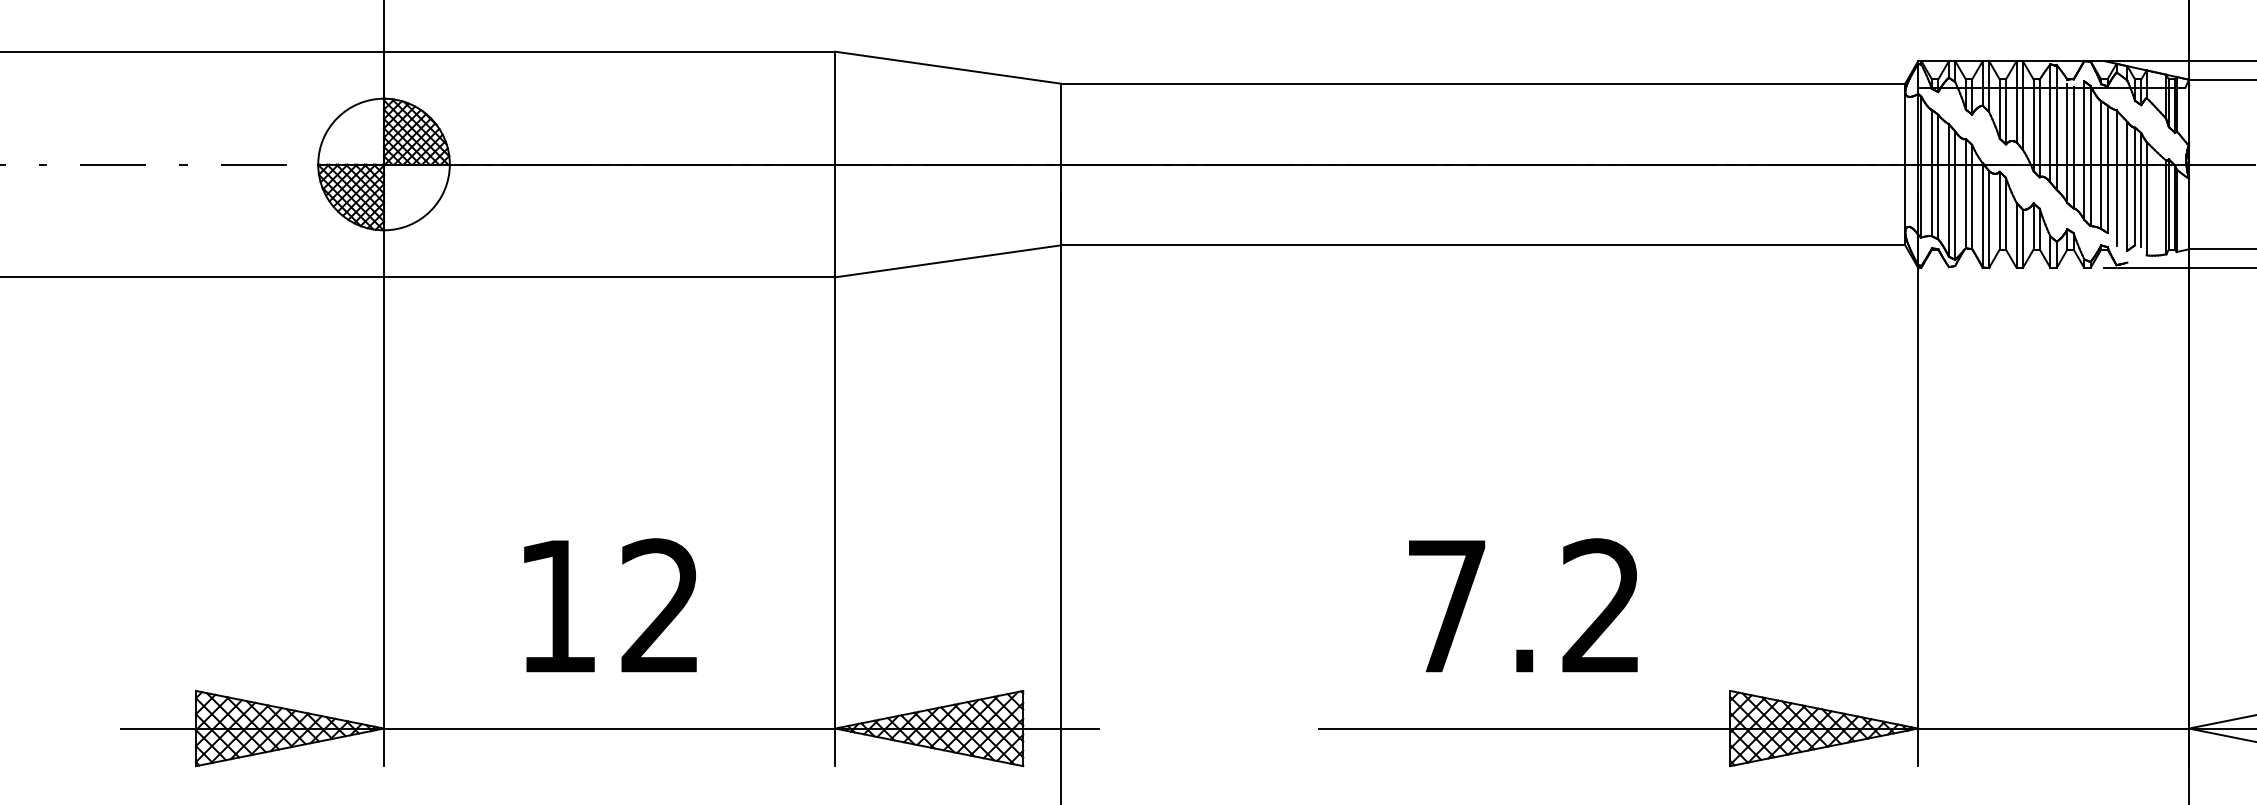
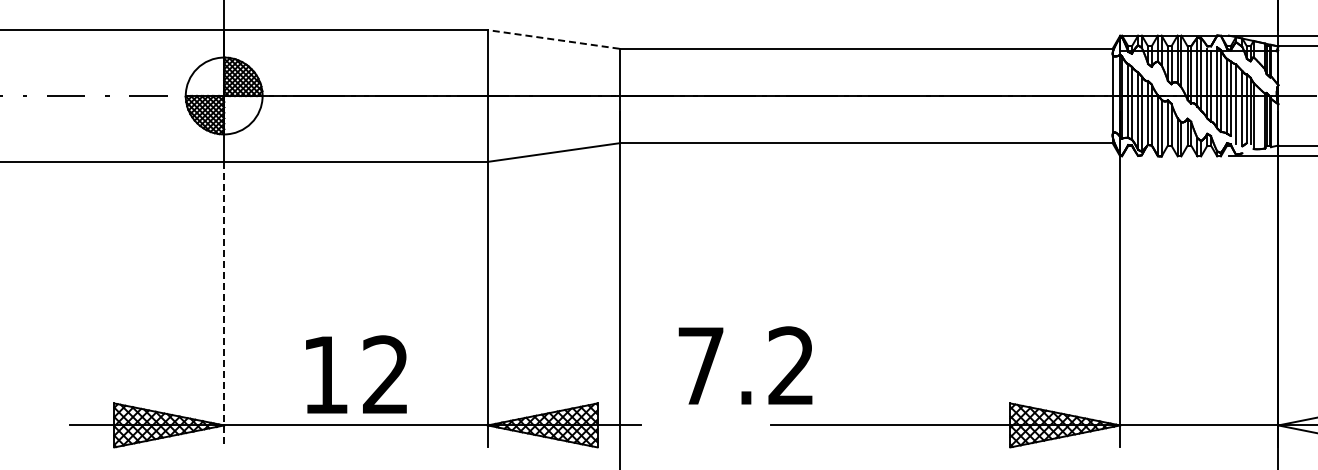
line: (947, 67) -> (553, 39), solid -> dashed
line: (384, 521) -> (224, 304), solid -> dashed
text: (610, 605) -> (356, 374), moved
text: (1523, 605) -> (745, 365), moved

